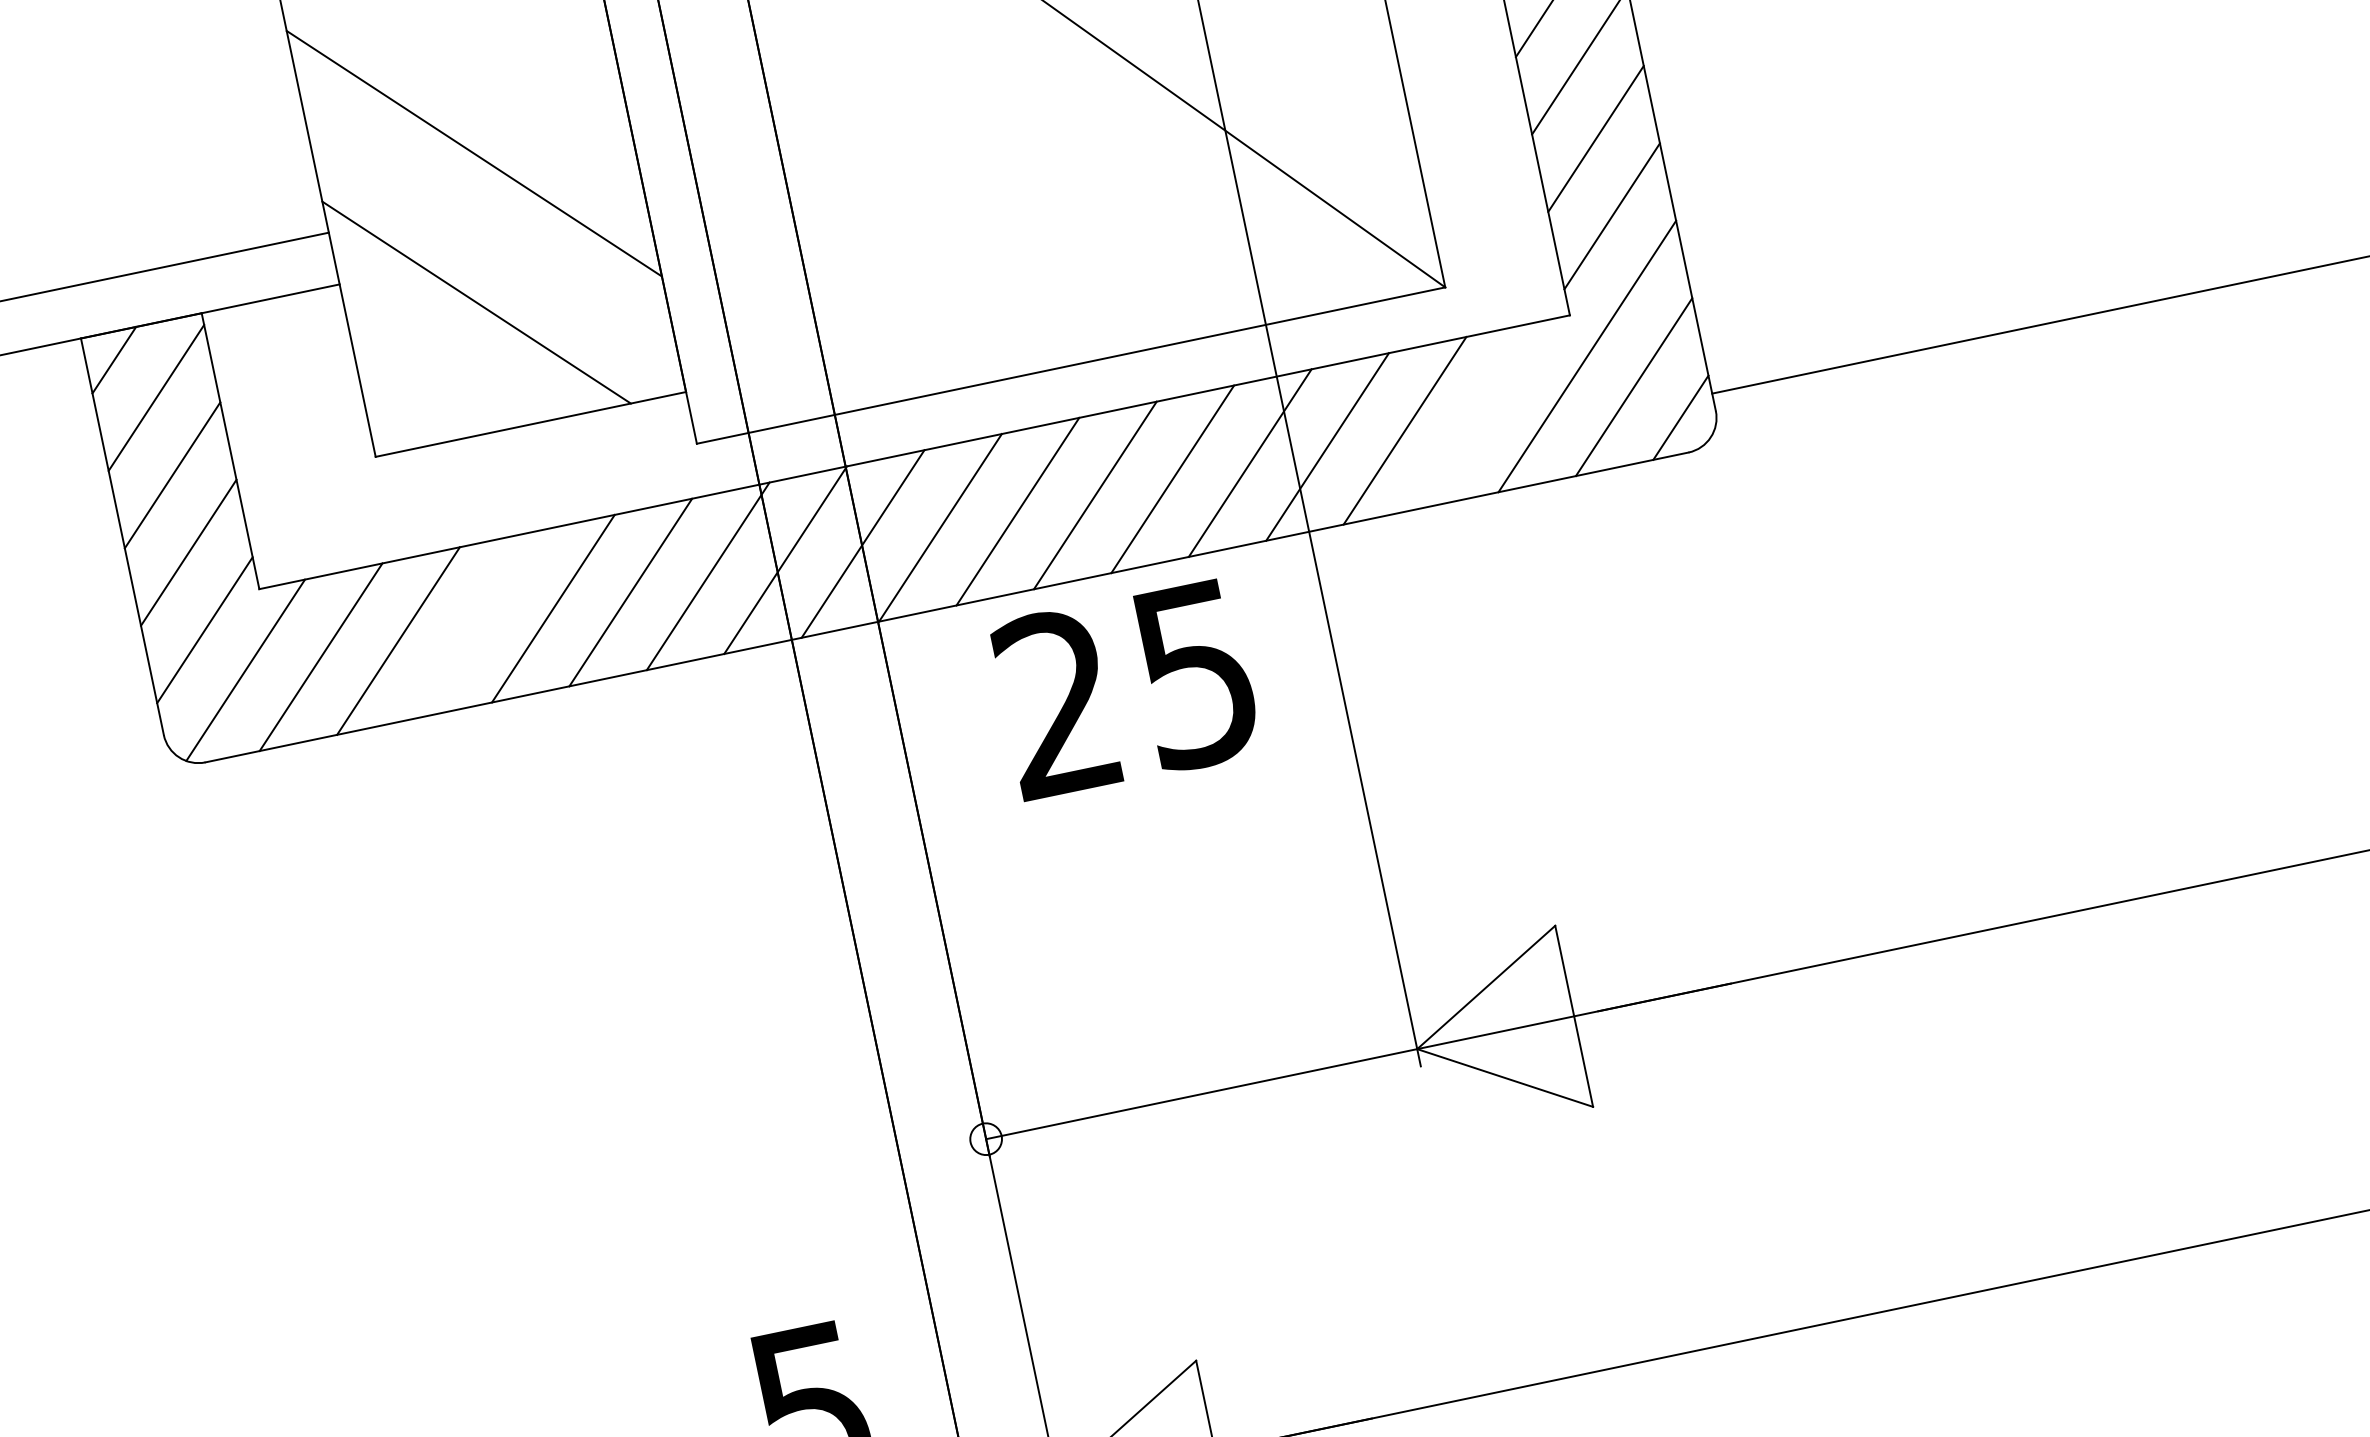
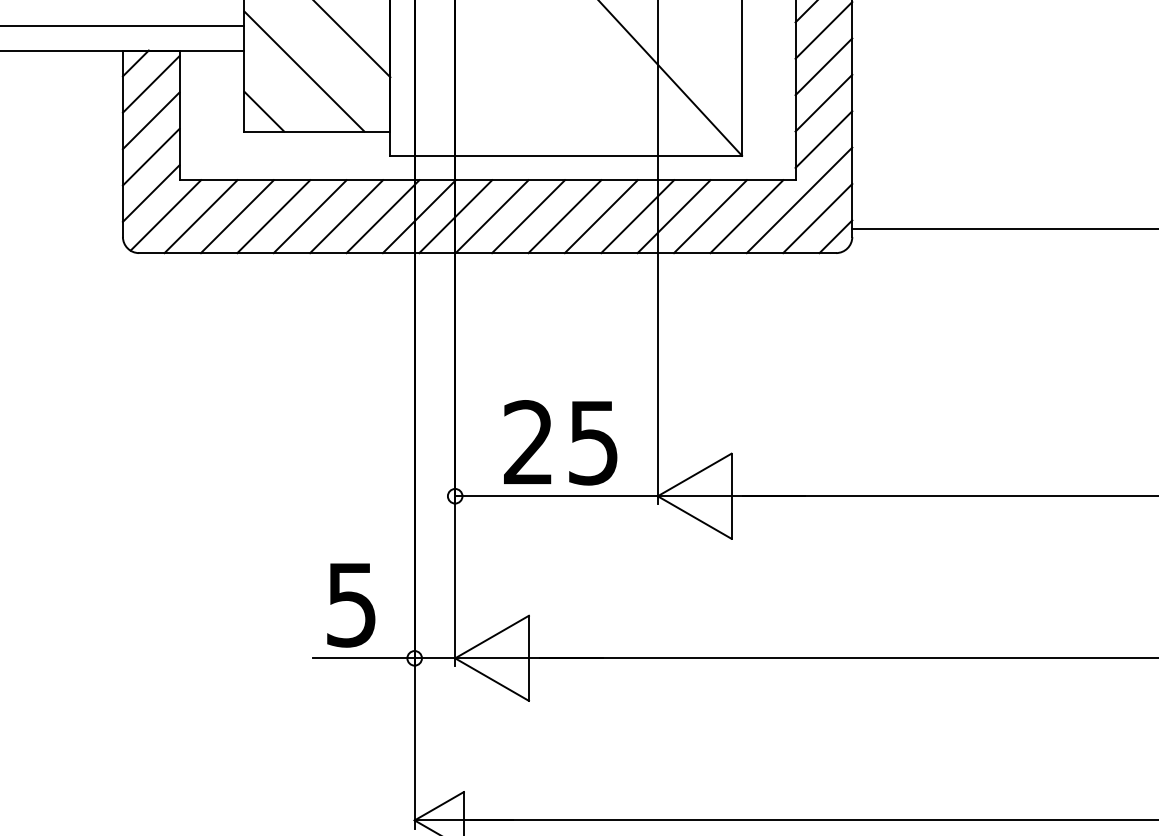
line: (409, 405) -> (264, 111), added
line: (1481, 414) -> (746, 216), added
line: (475, 624) -> (273, 216), added
text: (1125, 688) -> (560, 442), moved

